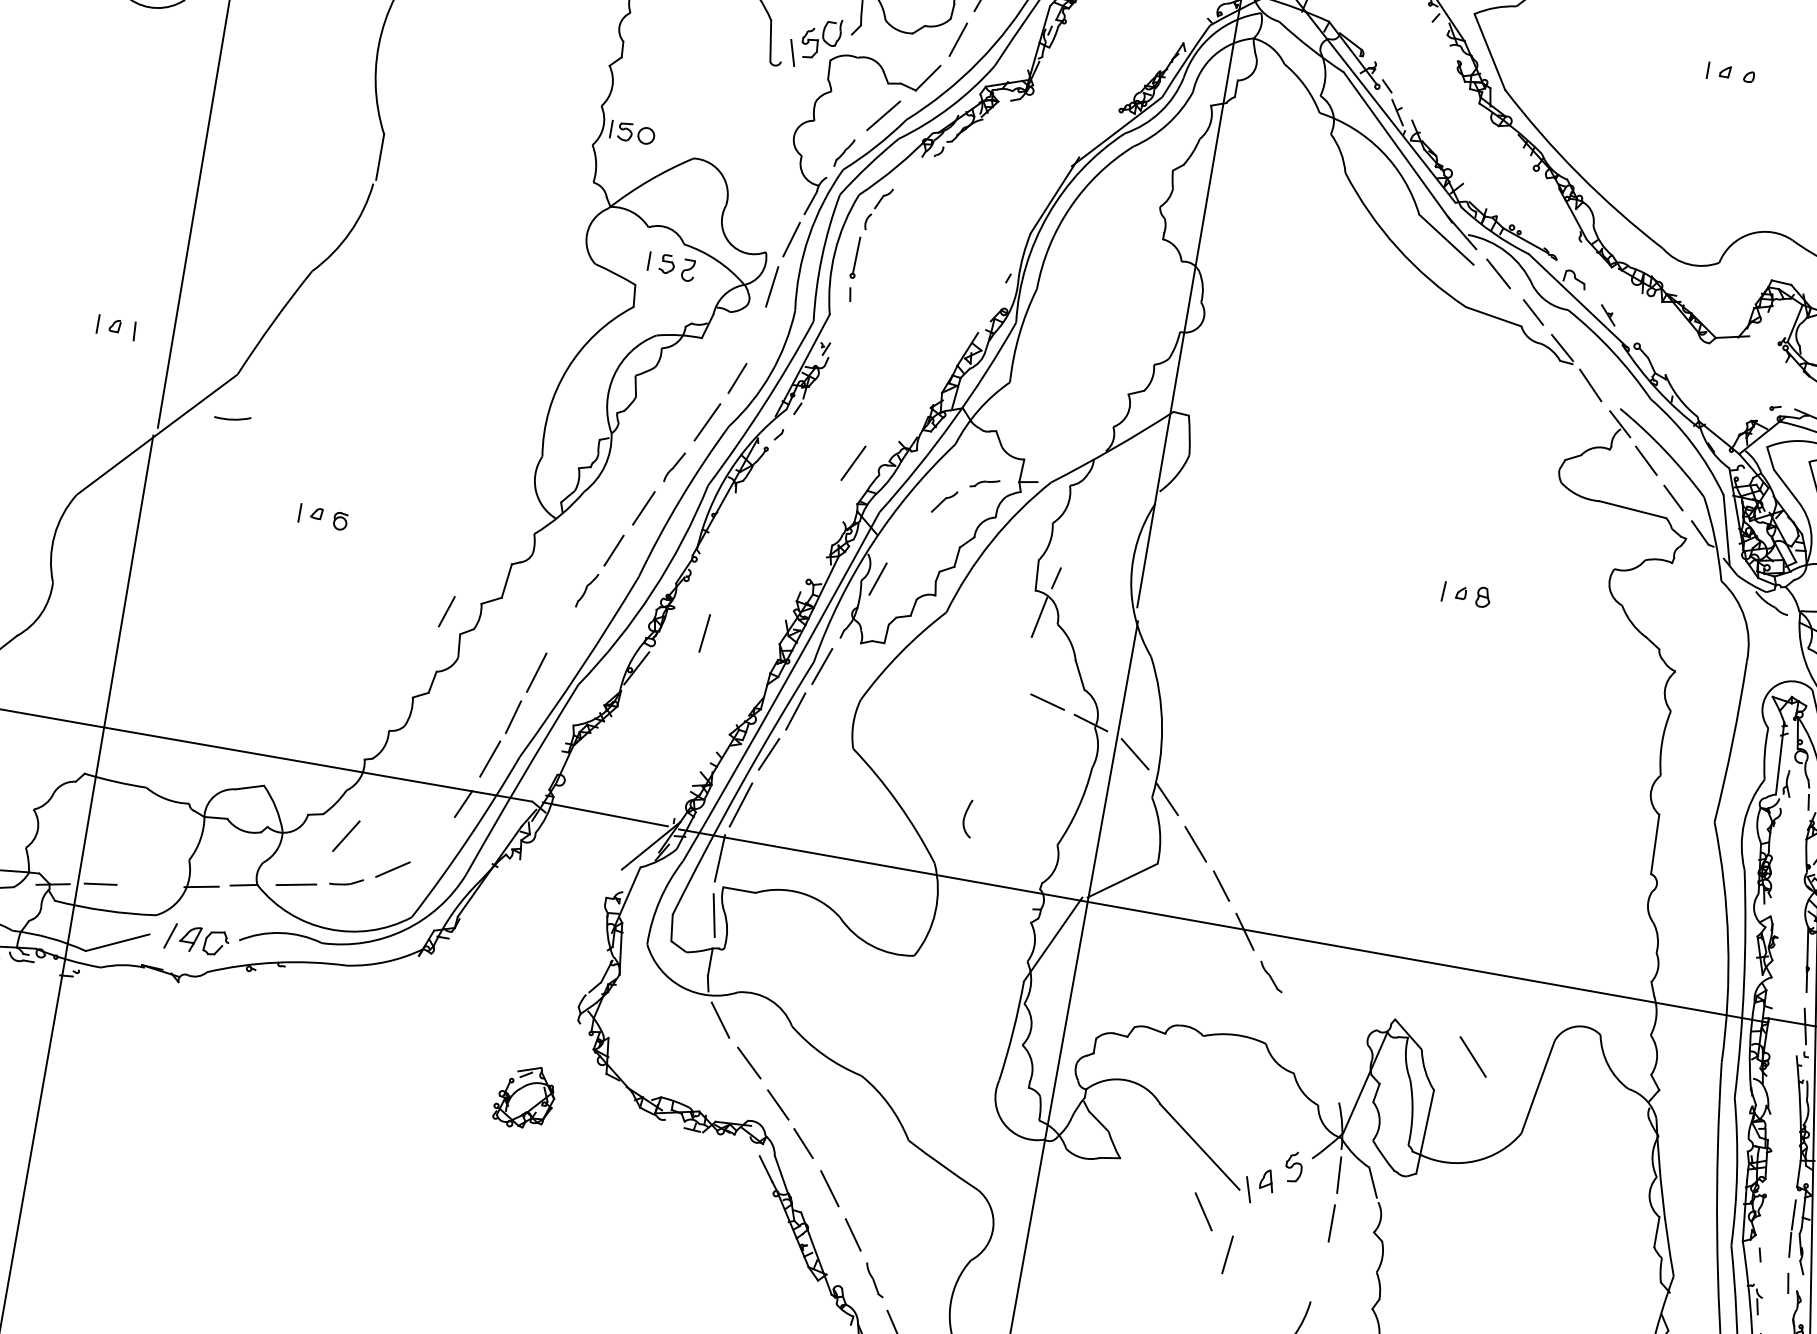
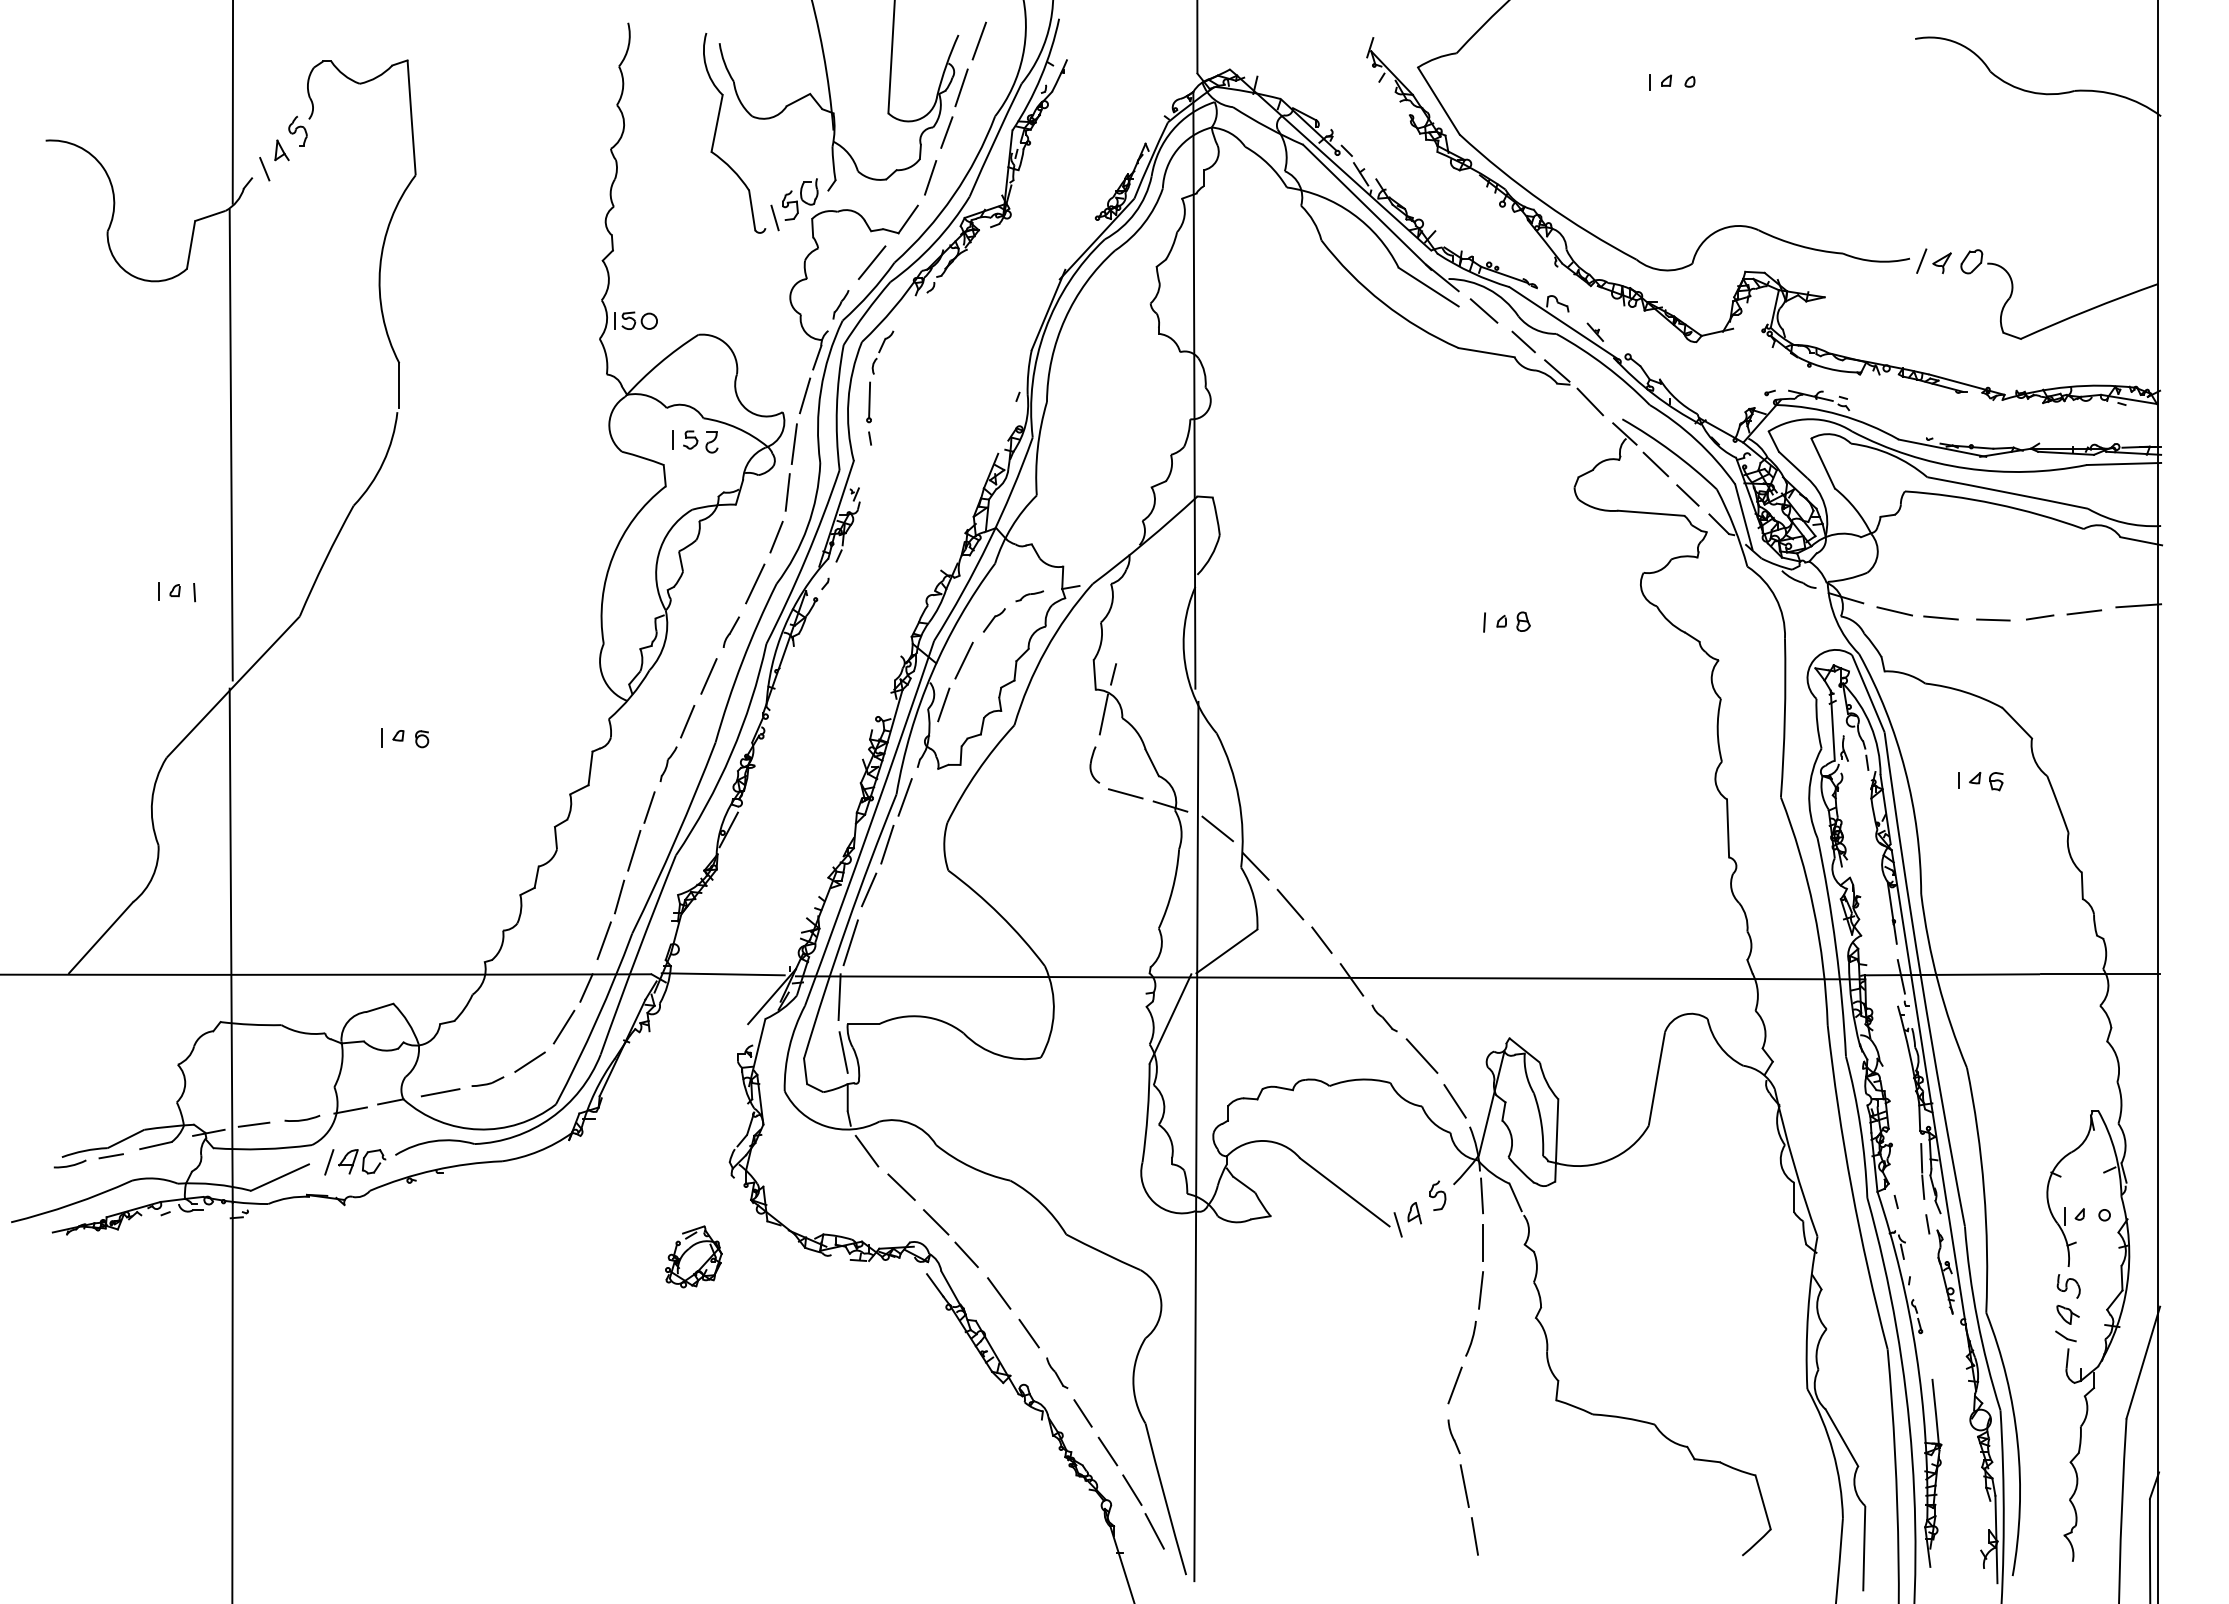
arc: (232, 418) -> (302, 1119), moved
line: (852, 463) -> (963, 660), moved
line: (446, 611) -> (649, 807), moved
line: (704, 633) -> (787, 492), moved
part: (968, 818) -> (1094, 764), moved
line: (345, 835) -> (563, 1026), moved
line: (1472, 1056) -> (1421, 1055), moved
line: (1203, 1211) -> (1454, 1101), moved
line: (1227, 1254) -> (1480, 1290), moved

